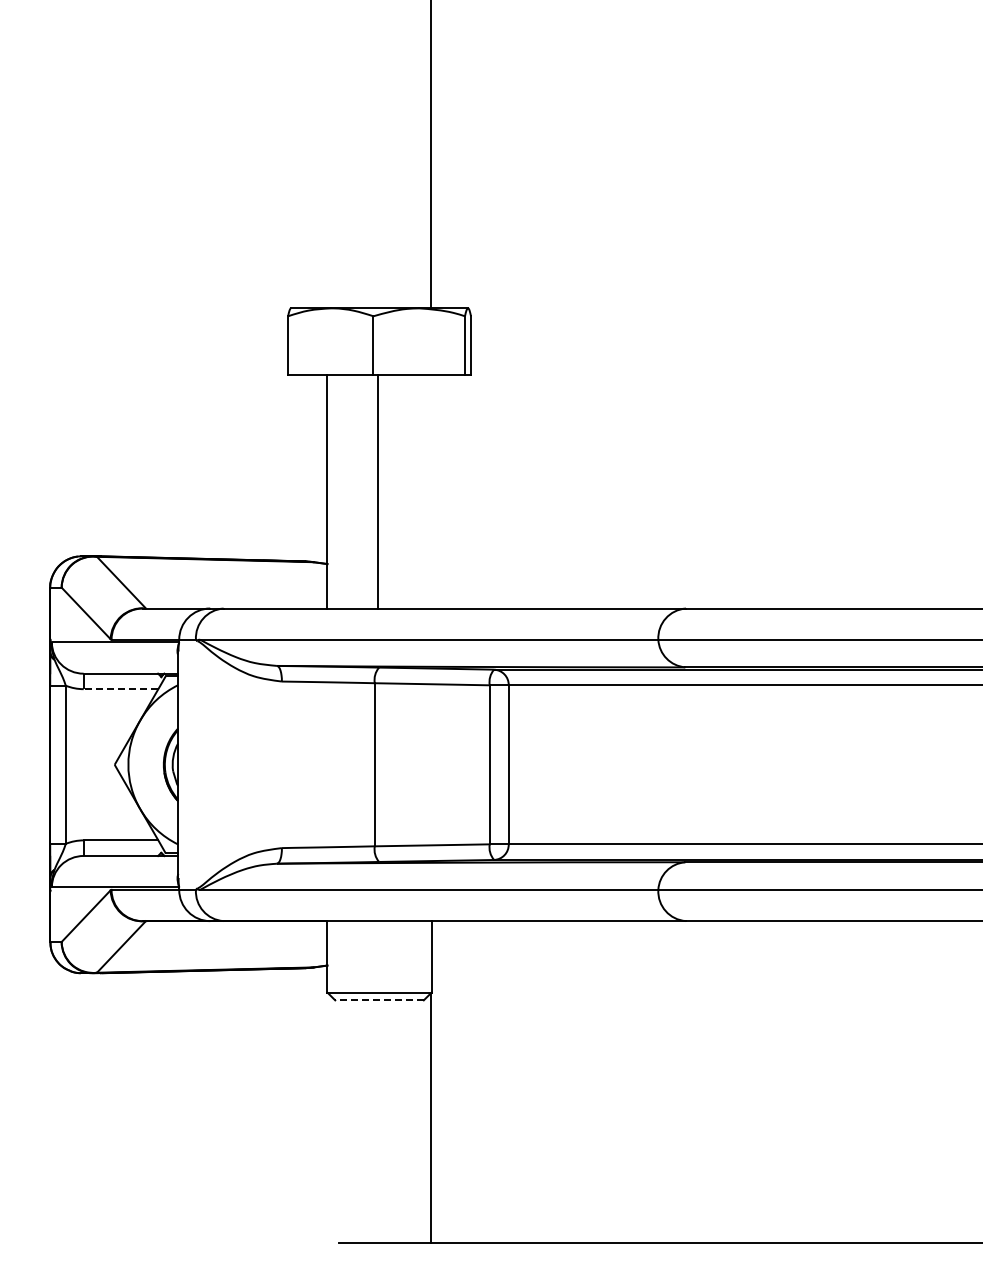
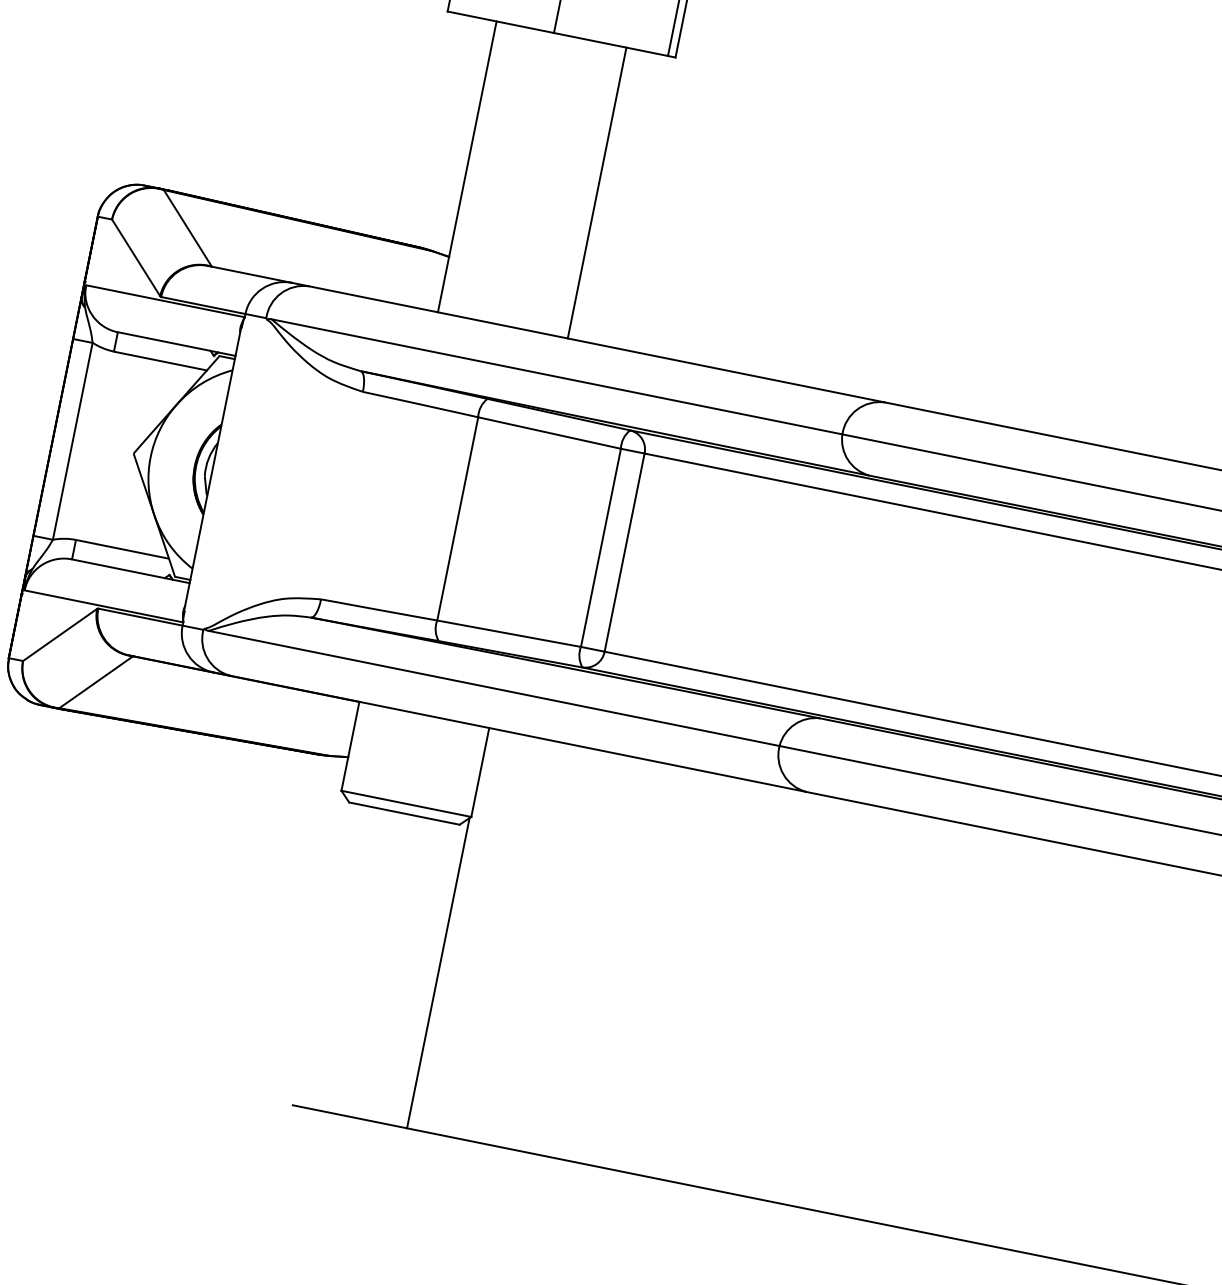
line: (377, 491) -> (597, 192), moved
line: (120, 689) -> (159, 361), dashed -> solid
line: (379, 1000) -> (404, 813), dashed -> solid

